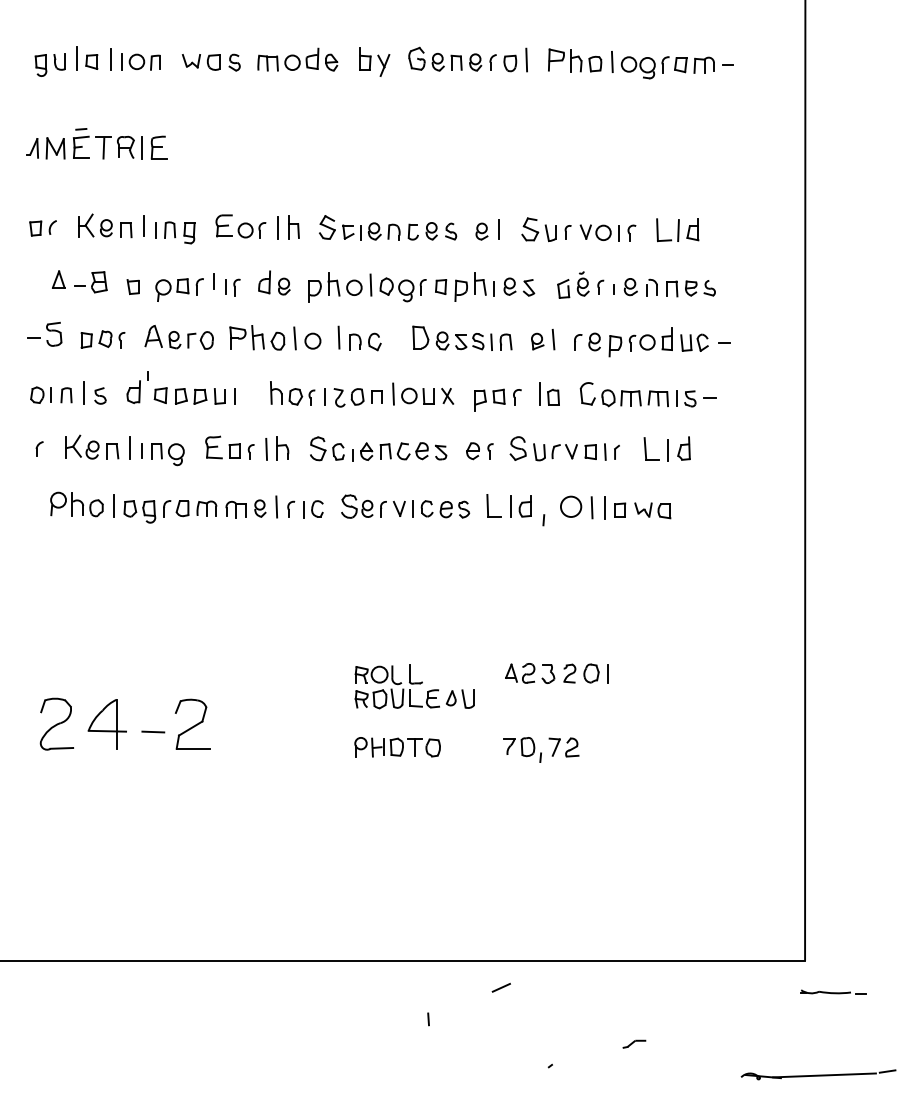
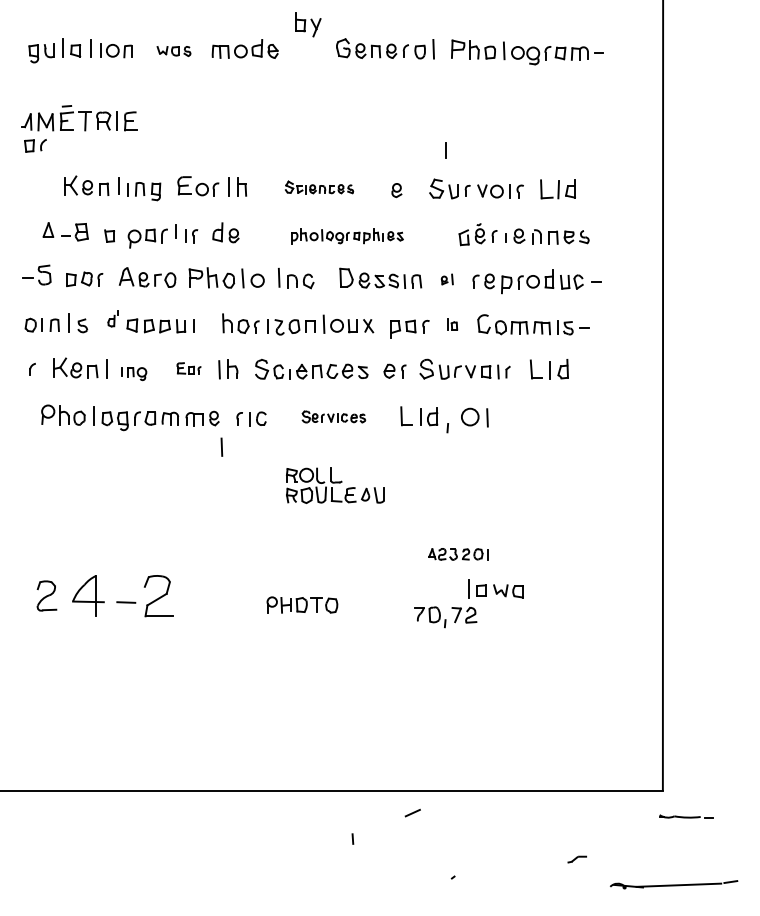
part: (374, 61) -> (308, 24), moved
part: (210, 62) -> (173, 51), size x0.7
part: (43, 227) -> (35, 145), moved
part: (388, 227) -> (319, 187), size x0.6
line: (498, 229) -> (445, 150), moved
part: (422, 287) -> (347, 236), size x0.6
part: (543, 339) -> (447, 279), size x0.6
part: (137, 387) -> (113, 318), size x0.6
part: (549, 394) -> (452, 324), size x0.6
part: (228, 447) -> (188, 368), size x0.6
part: (163, 453) -> (134, 373), size x0.7
line: (276, 506) -> (221, 446), moved
part: (405, 506) -> (333, 416), size x0.6
part: (637, 507) -> (495, 588), moved
part: (556, 673) -> (458, 554), size x0.7
part: (414, 687) -> (335, 485), moved
part: (56, 723) -> (46, 595), size x0.7
part: (397, 746) -> (302, 604), moved
part: (633, 1044) -> (576, 859), moved

